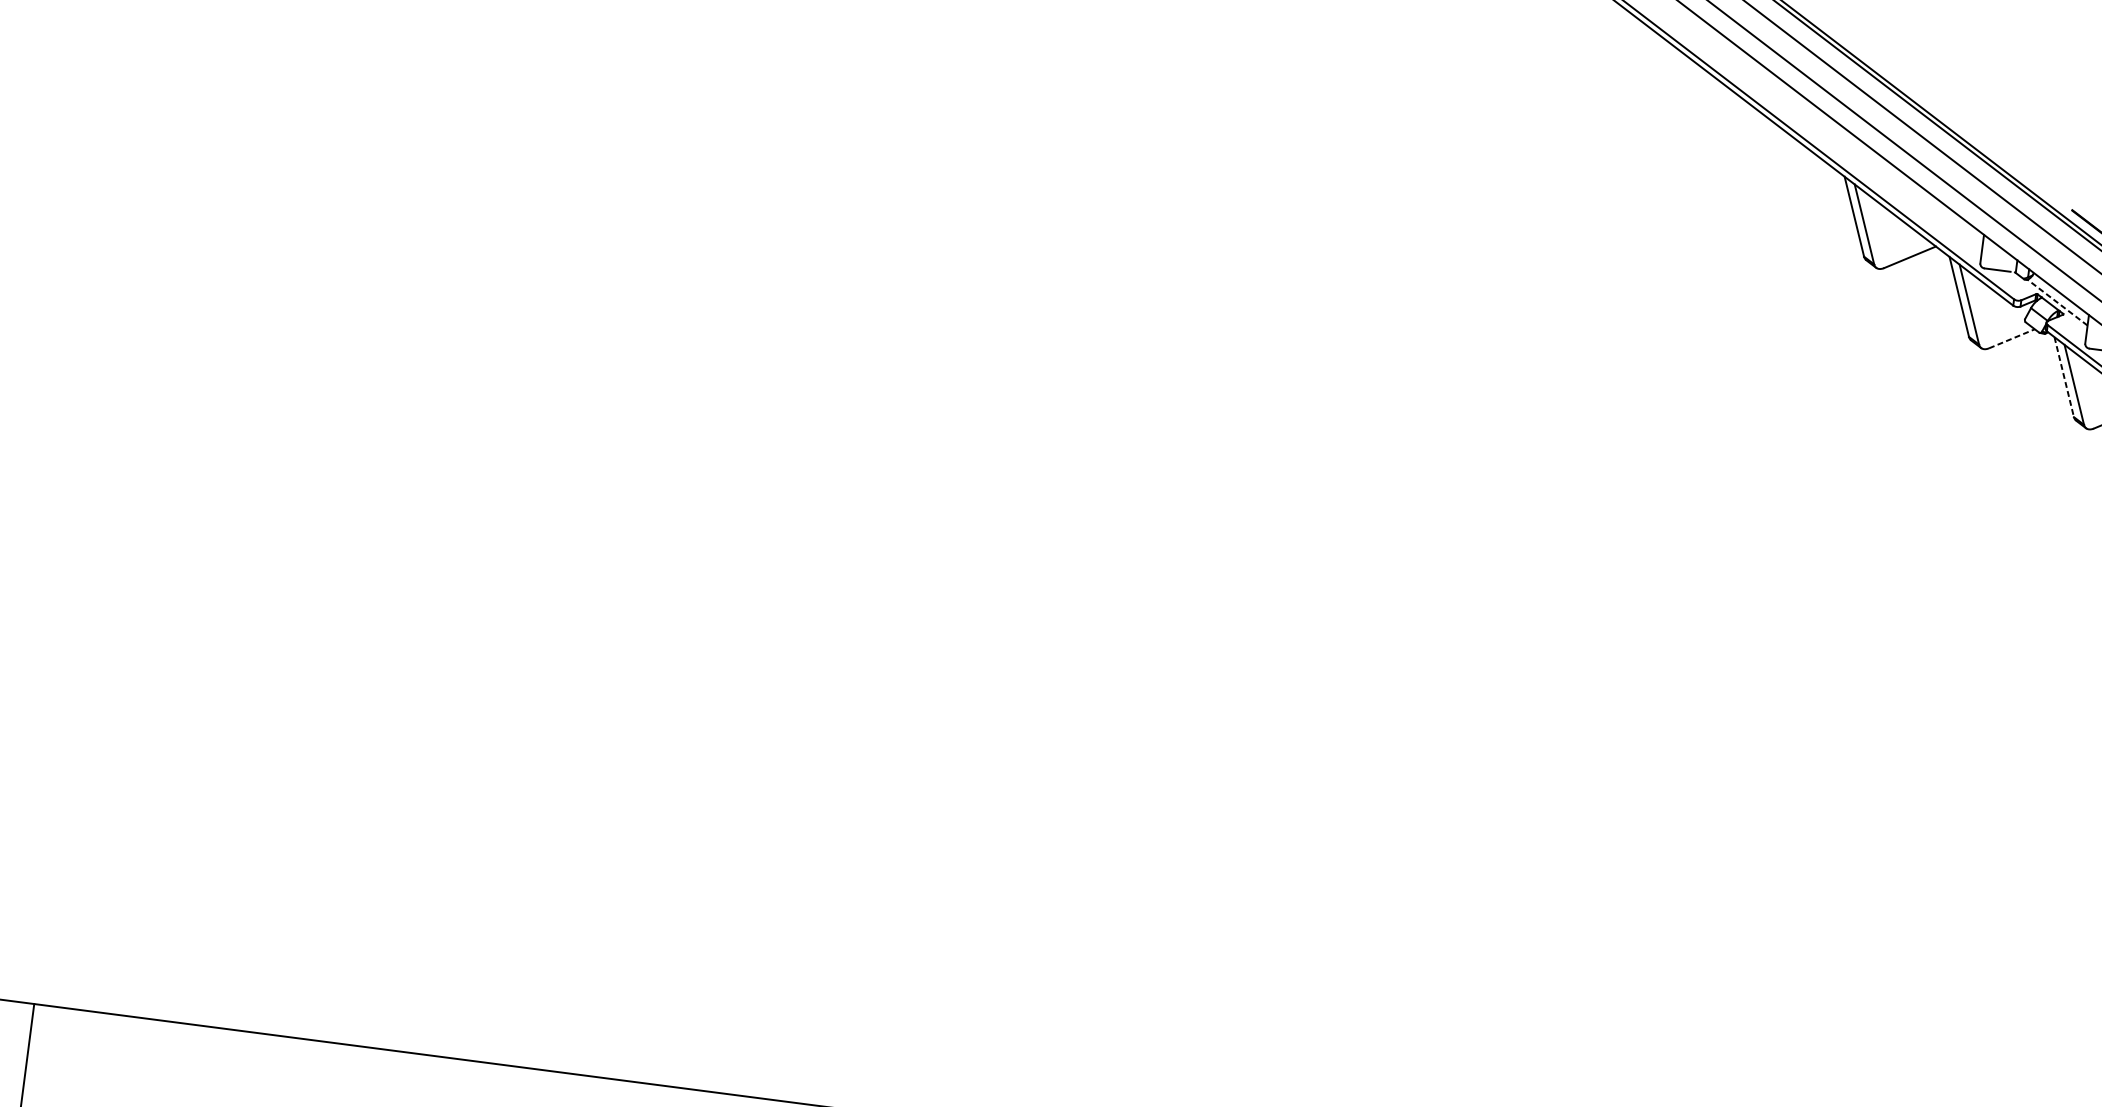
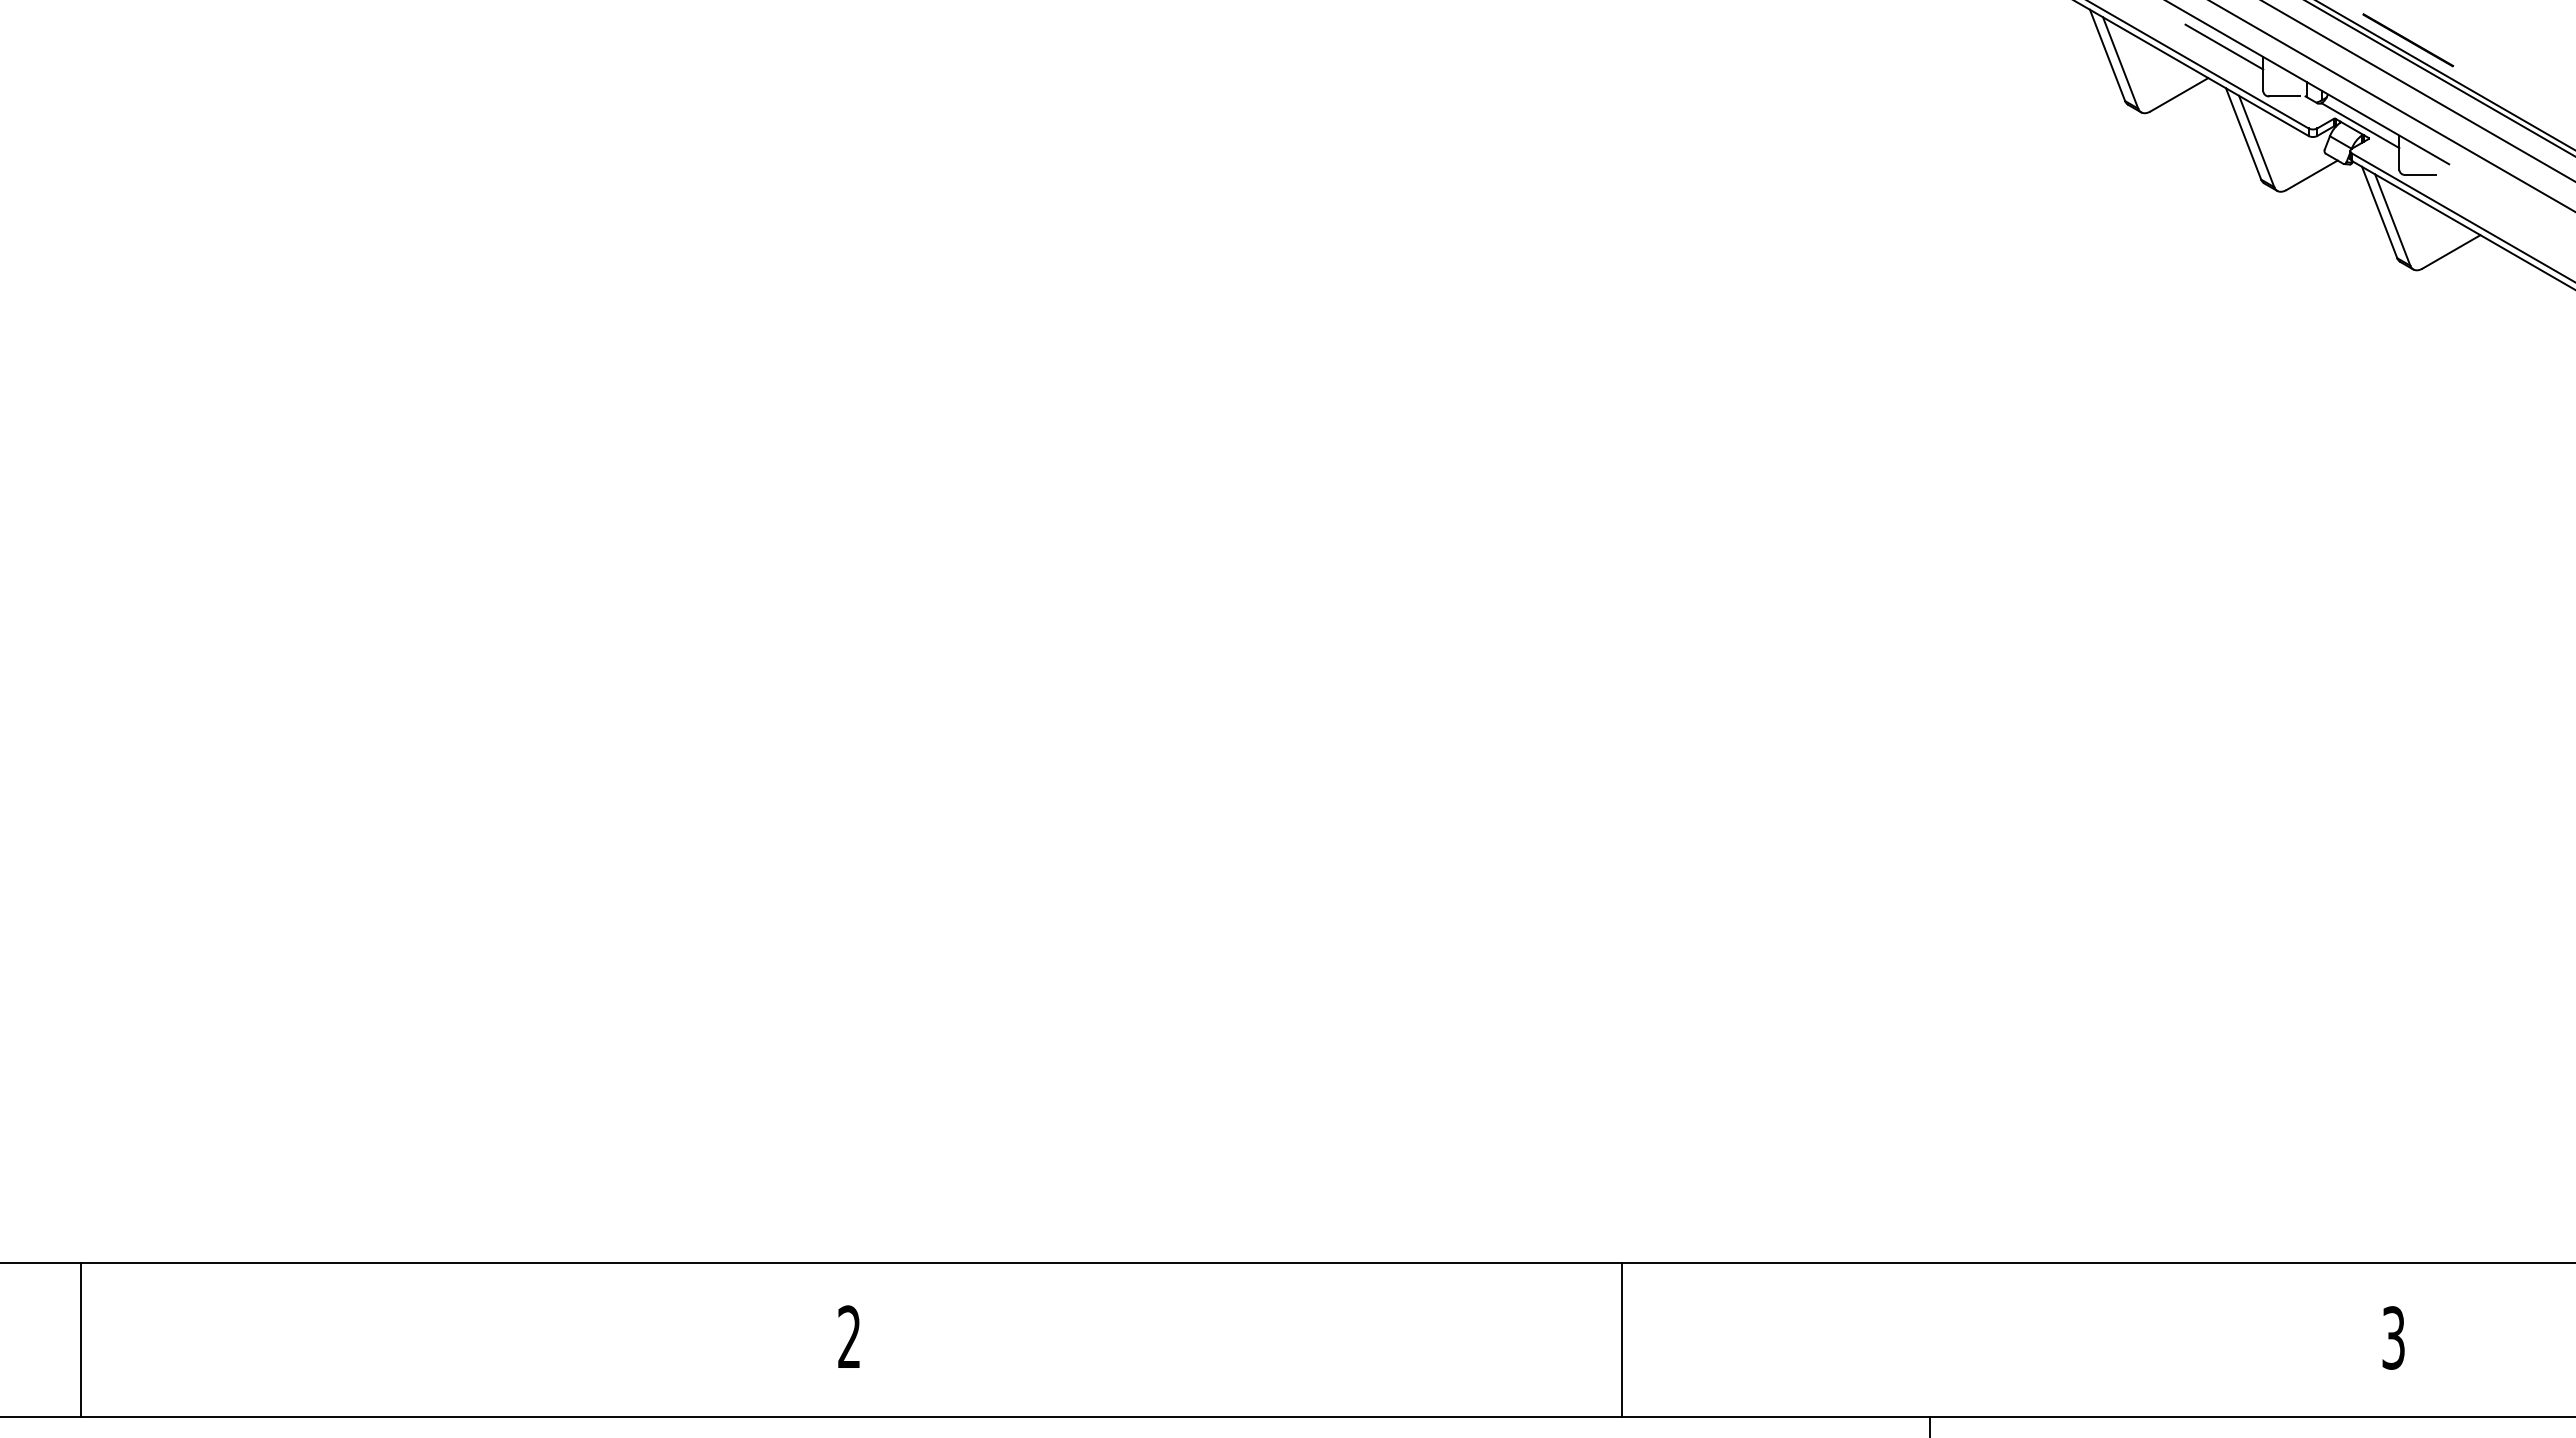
line: (1952, 221) -> (2224, 46), added
line: (2057, 302) -> (2360, 125), dashed -> solid
line: (2012, 339) -> (2312, 175), dashed -> solid
line: (2064, 377) -> (2379, 212), dashed -> solid

